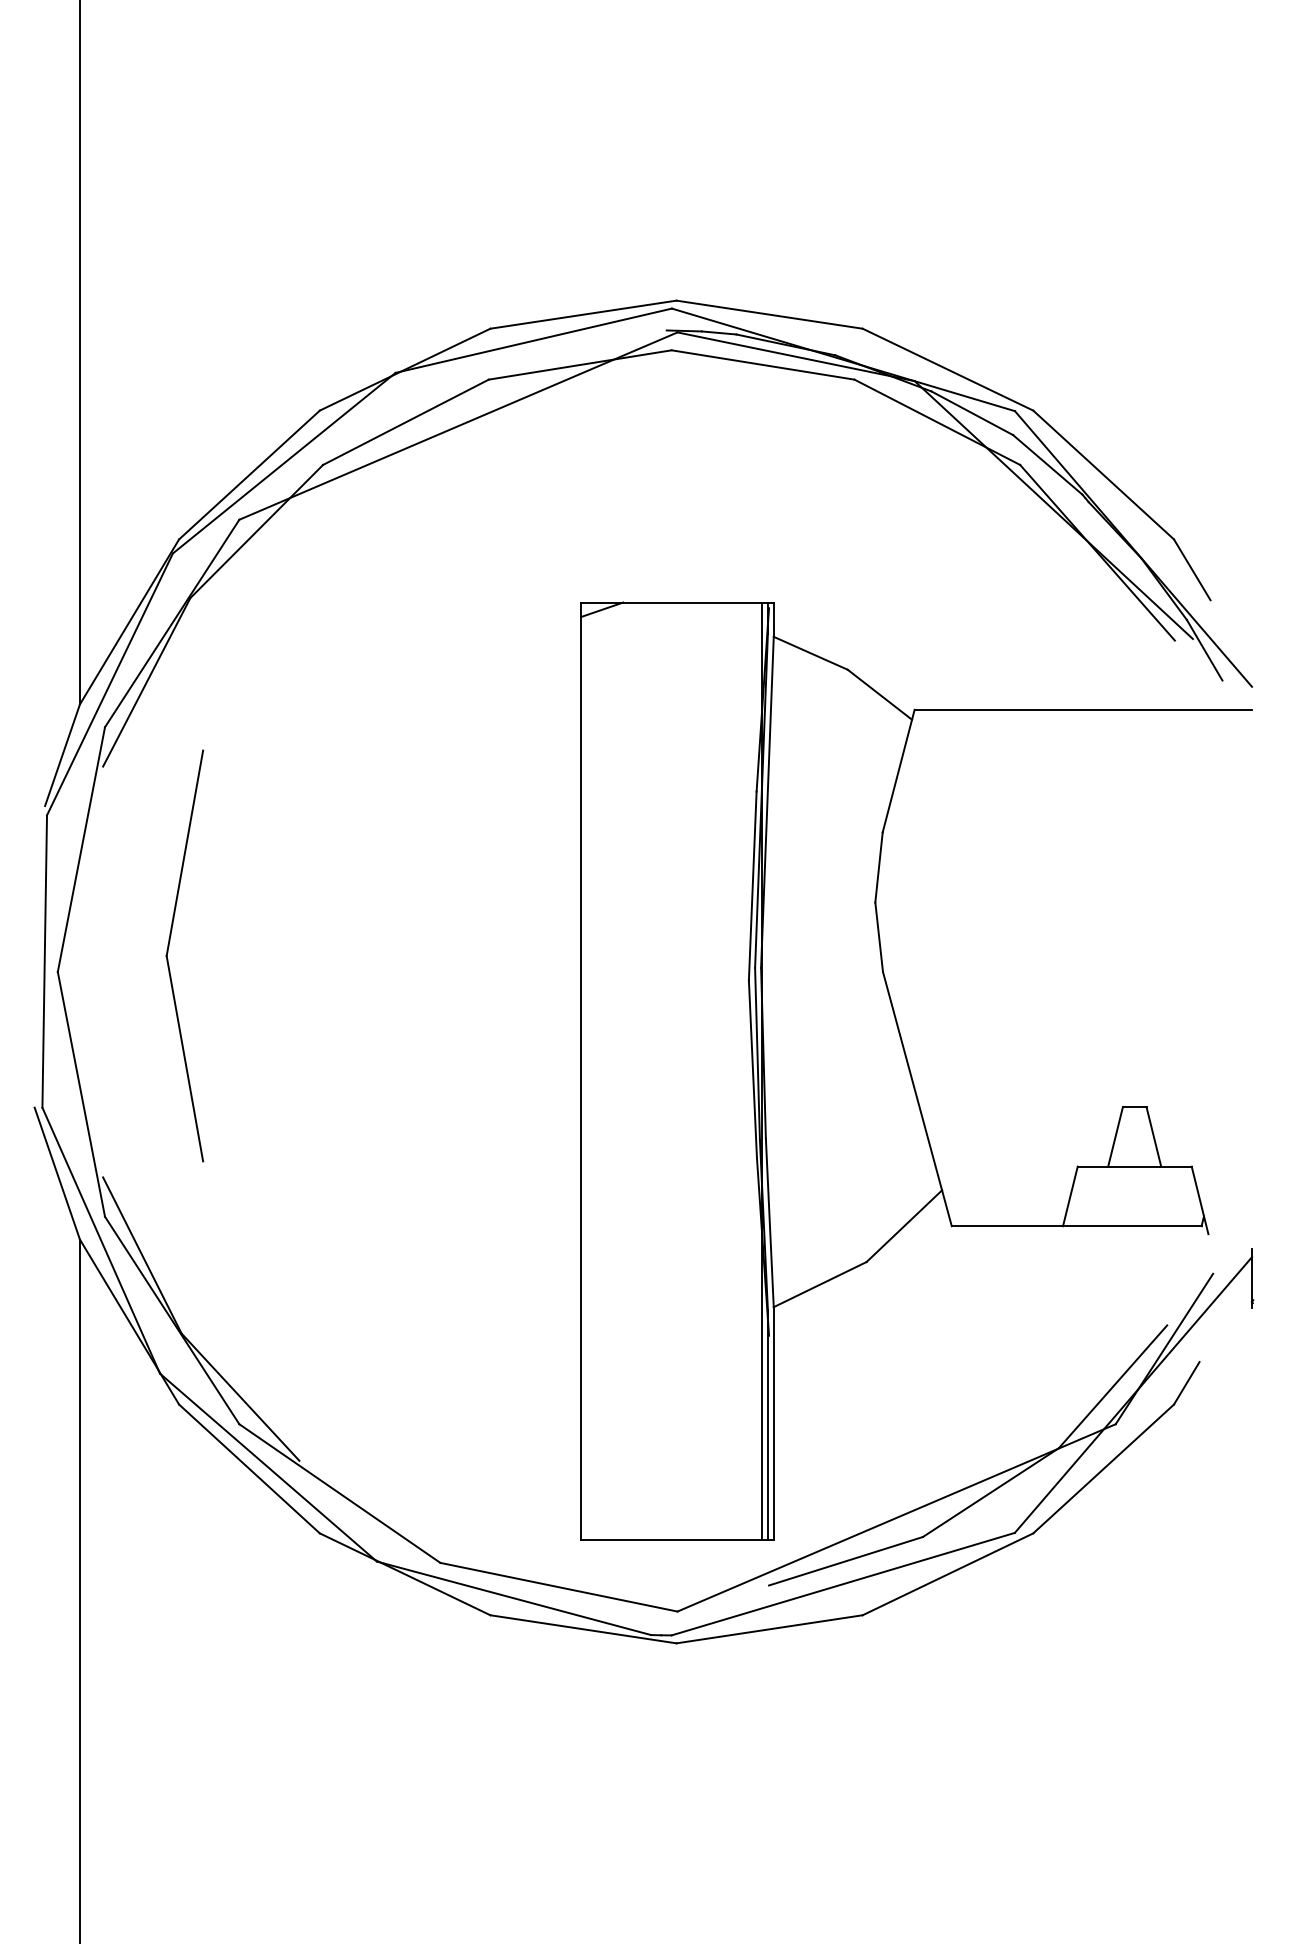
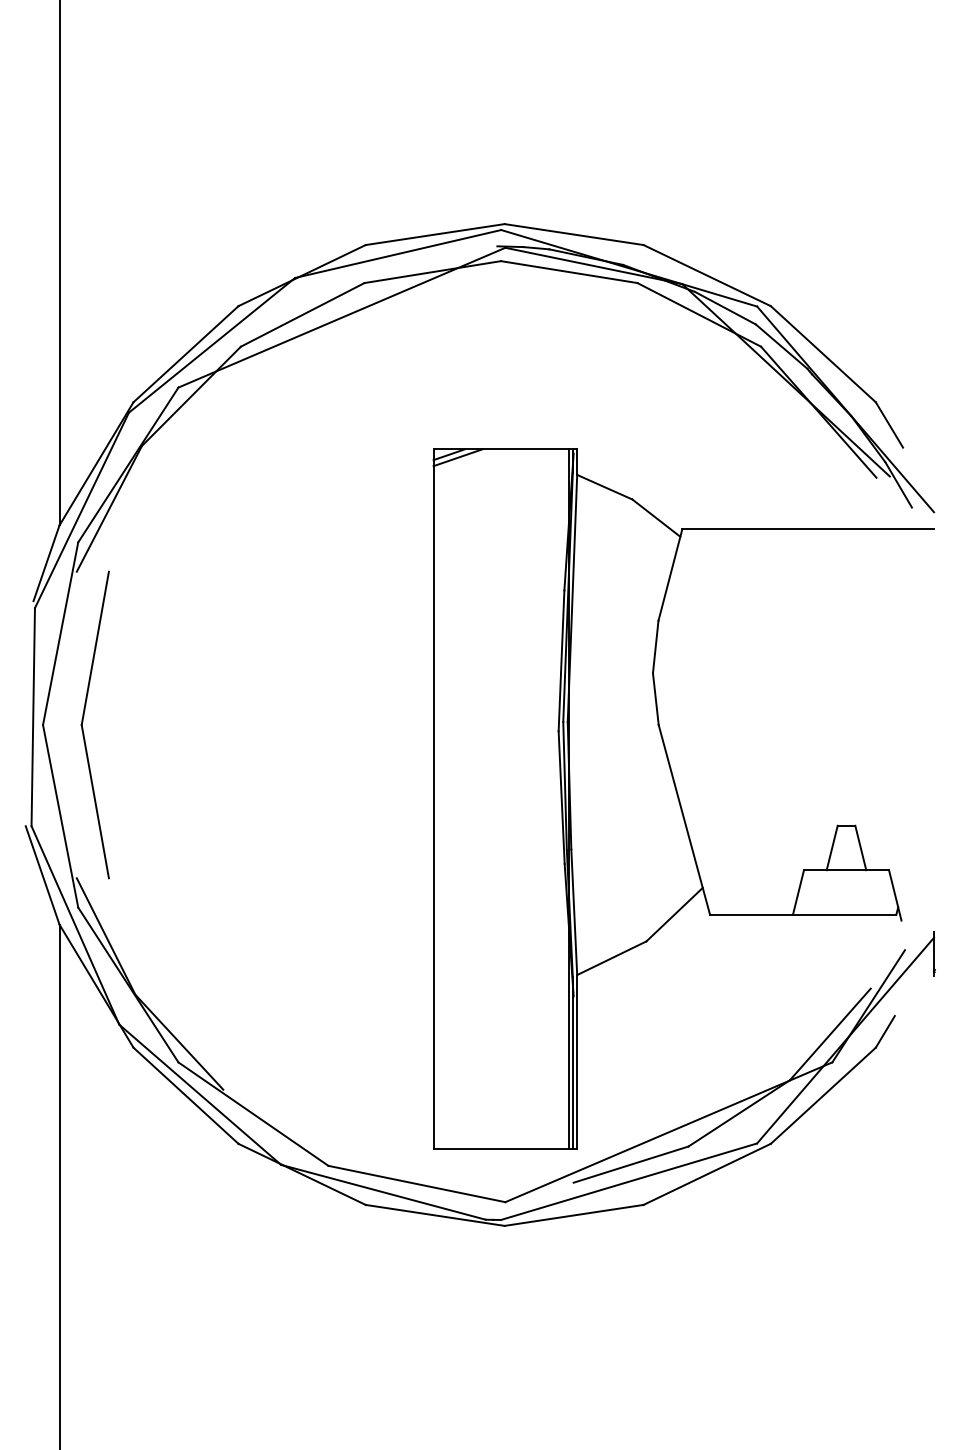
line: (613, 613) -> (457, 457), added
part: (168, 952) -> (83, 722), moved

